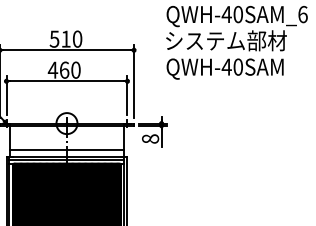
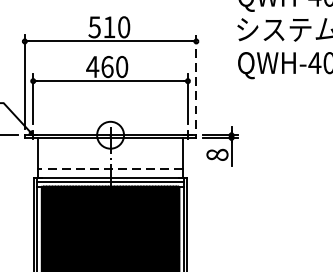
line: (134, 81) -> (196, 81), solid -> dashed
line: (66, 149) -> (109, 168), solid -> dashed

